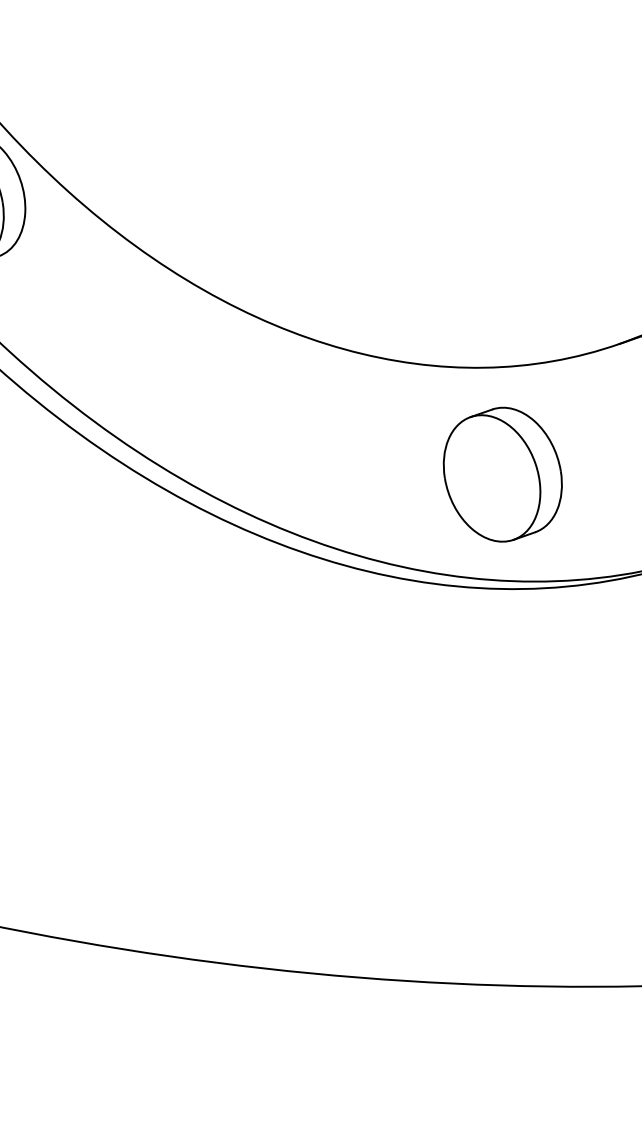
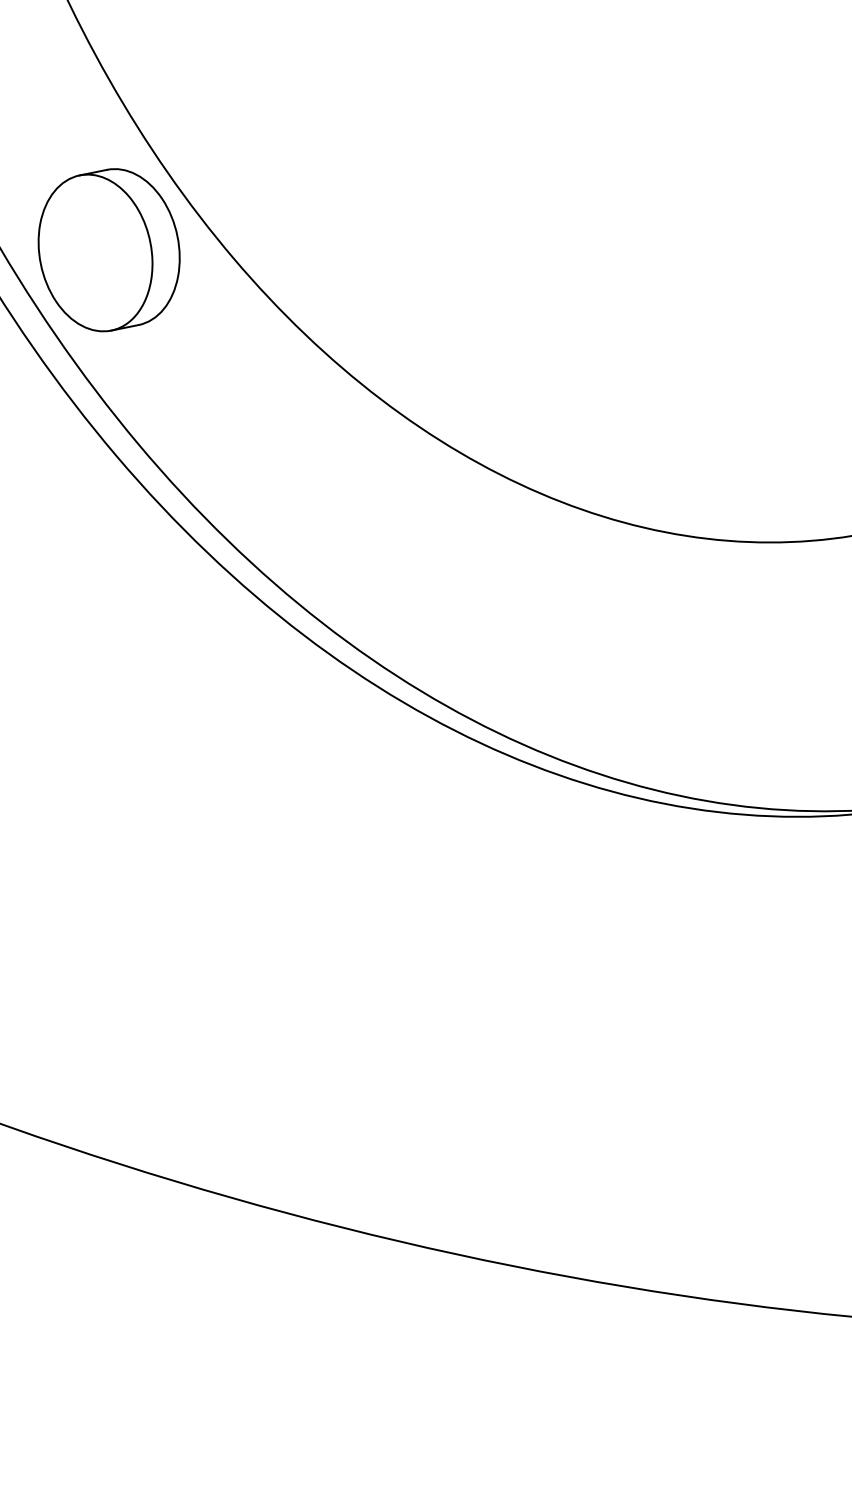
part: (502, 474) -> (711, 670), removed

